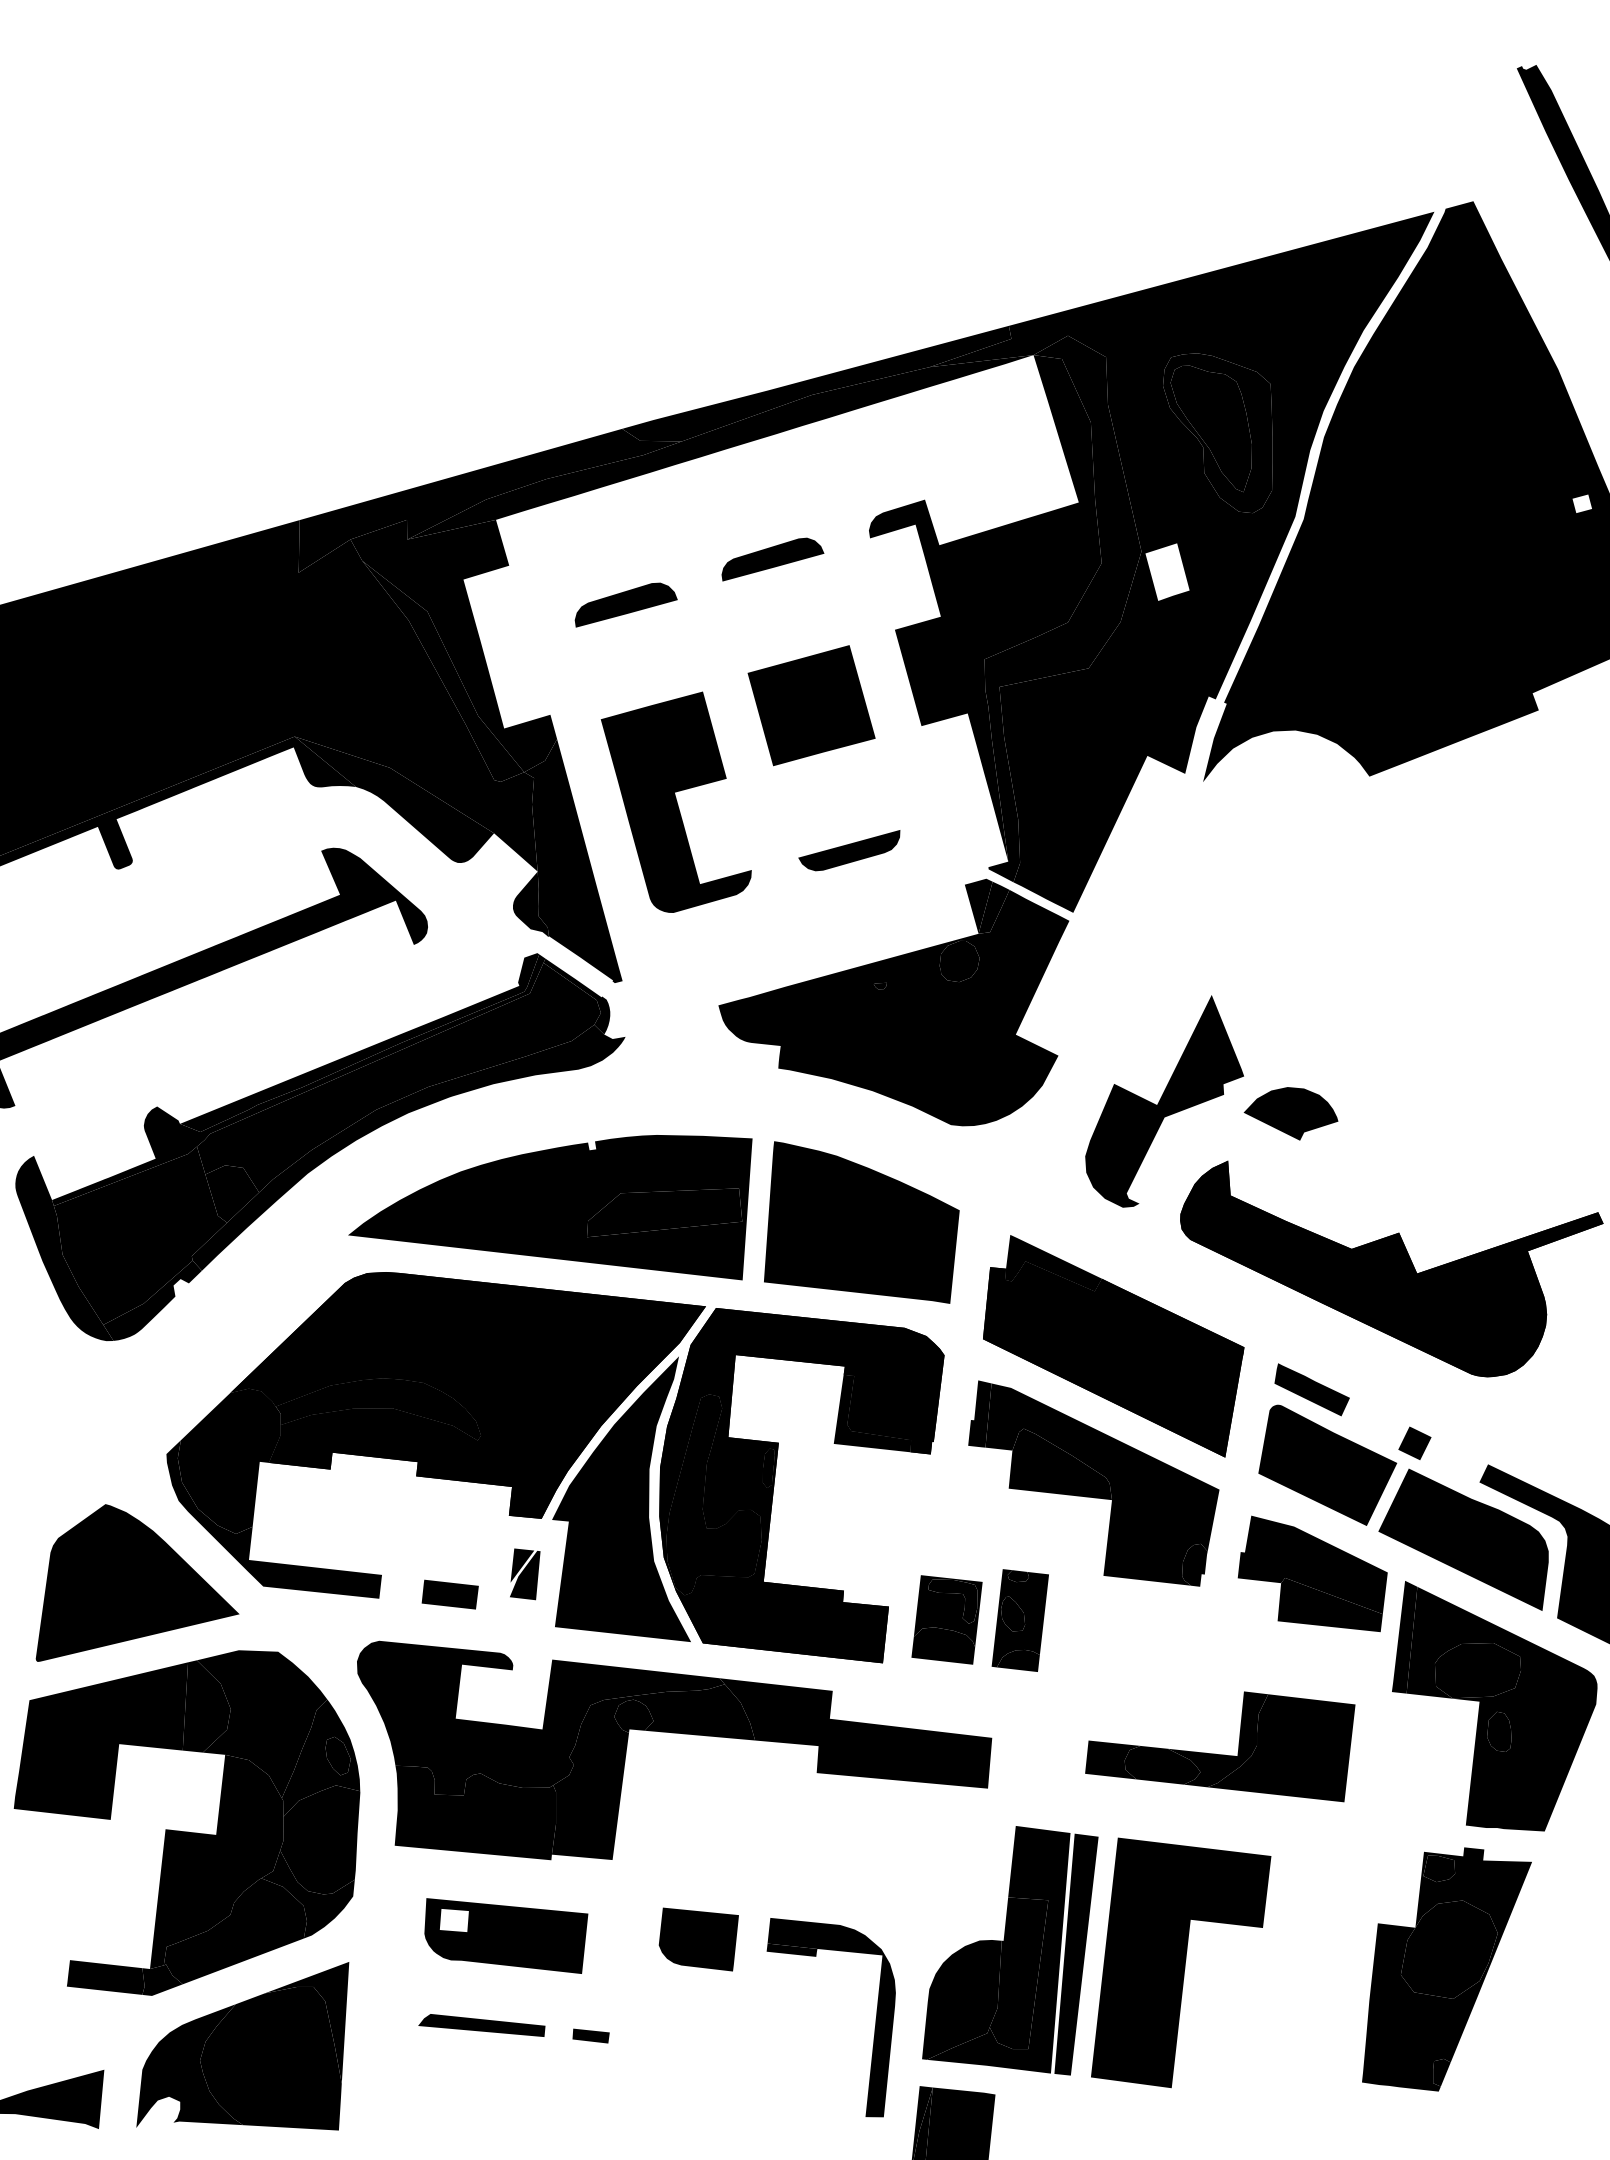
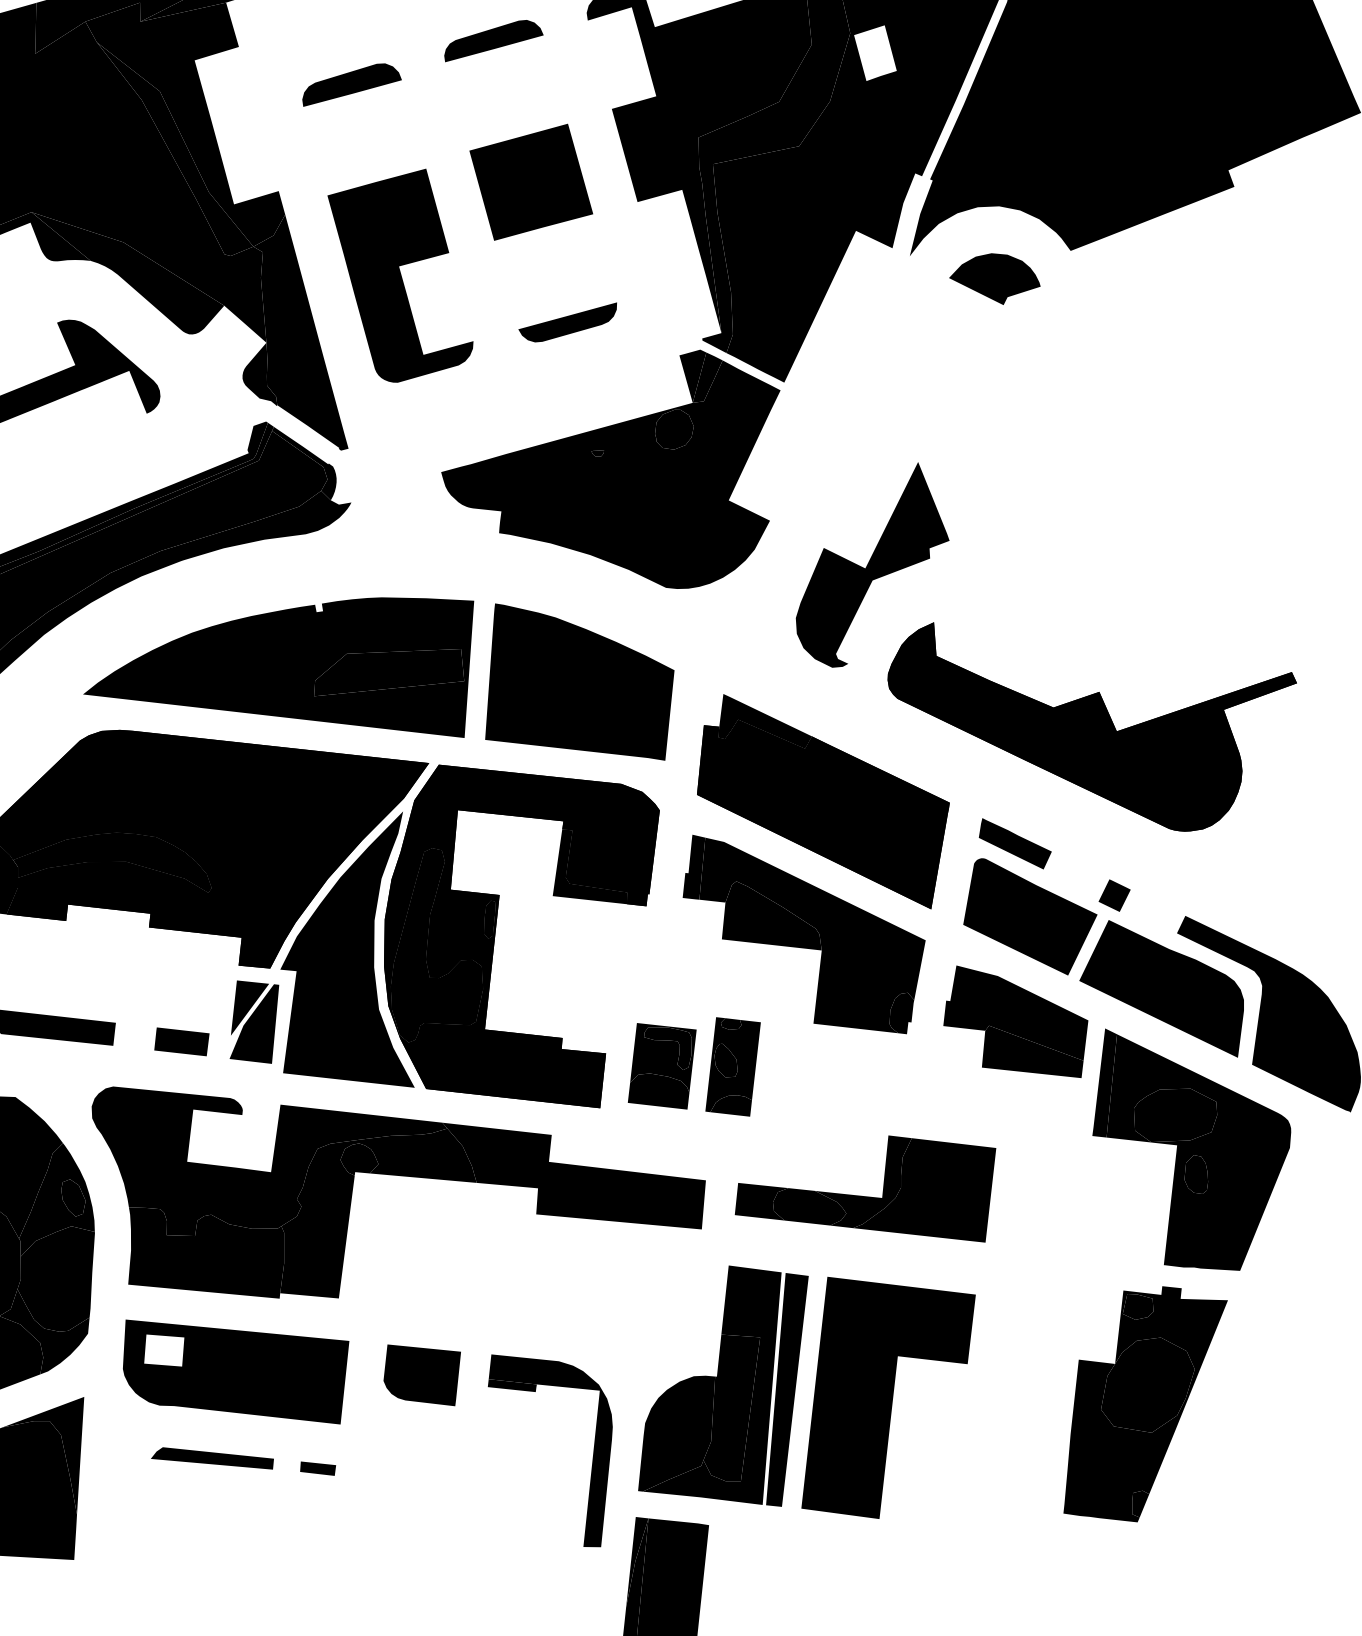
part: (1290, 1113) -> (994, 278), moved
part: (524, 1574) -> (253, 1022), size x1.67
part: (1220, 1754) -> (865, 1196), moved
part: (506, 1935) -> (236, 1371), size x1.43

